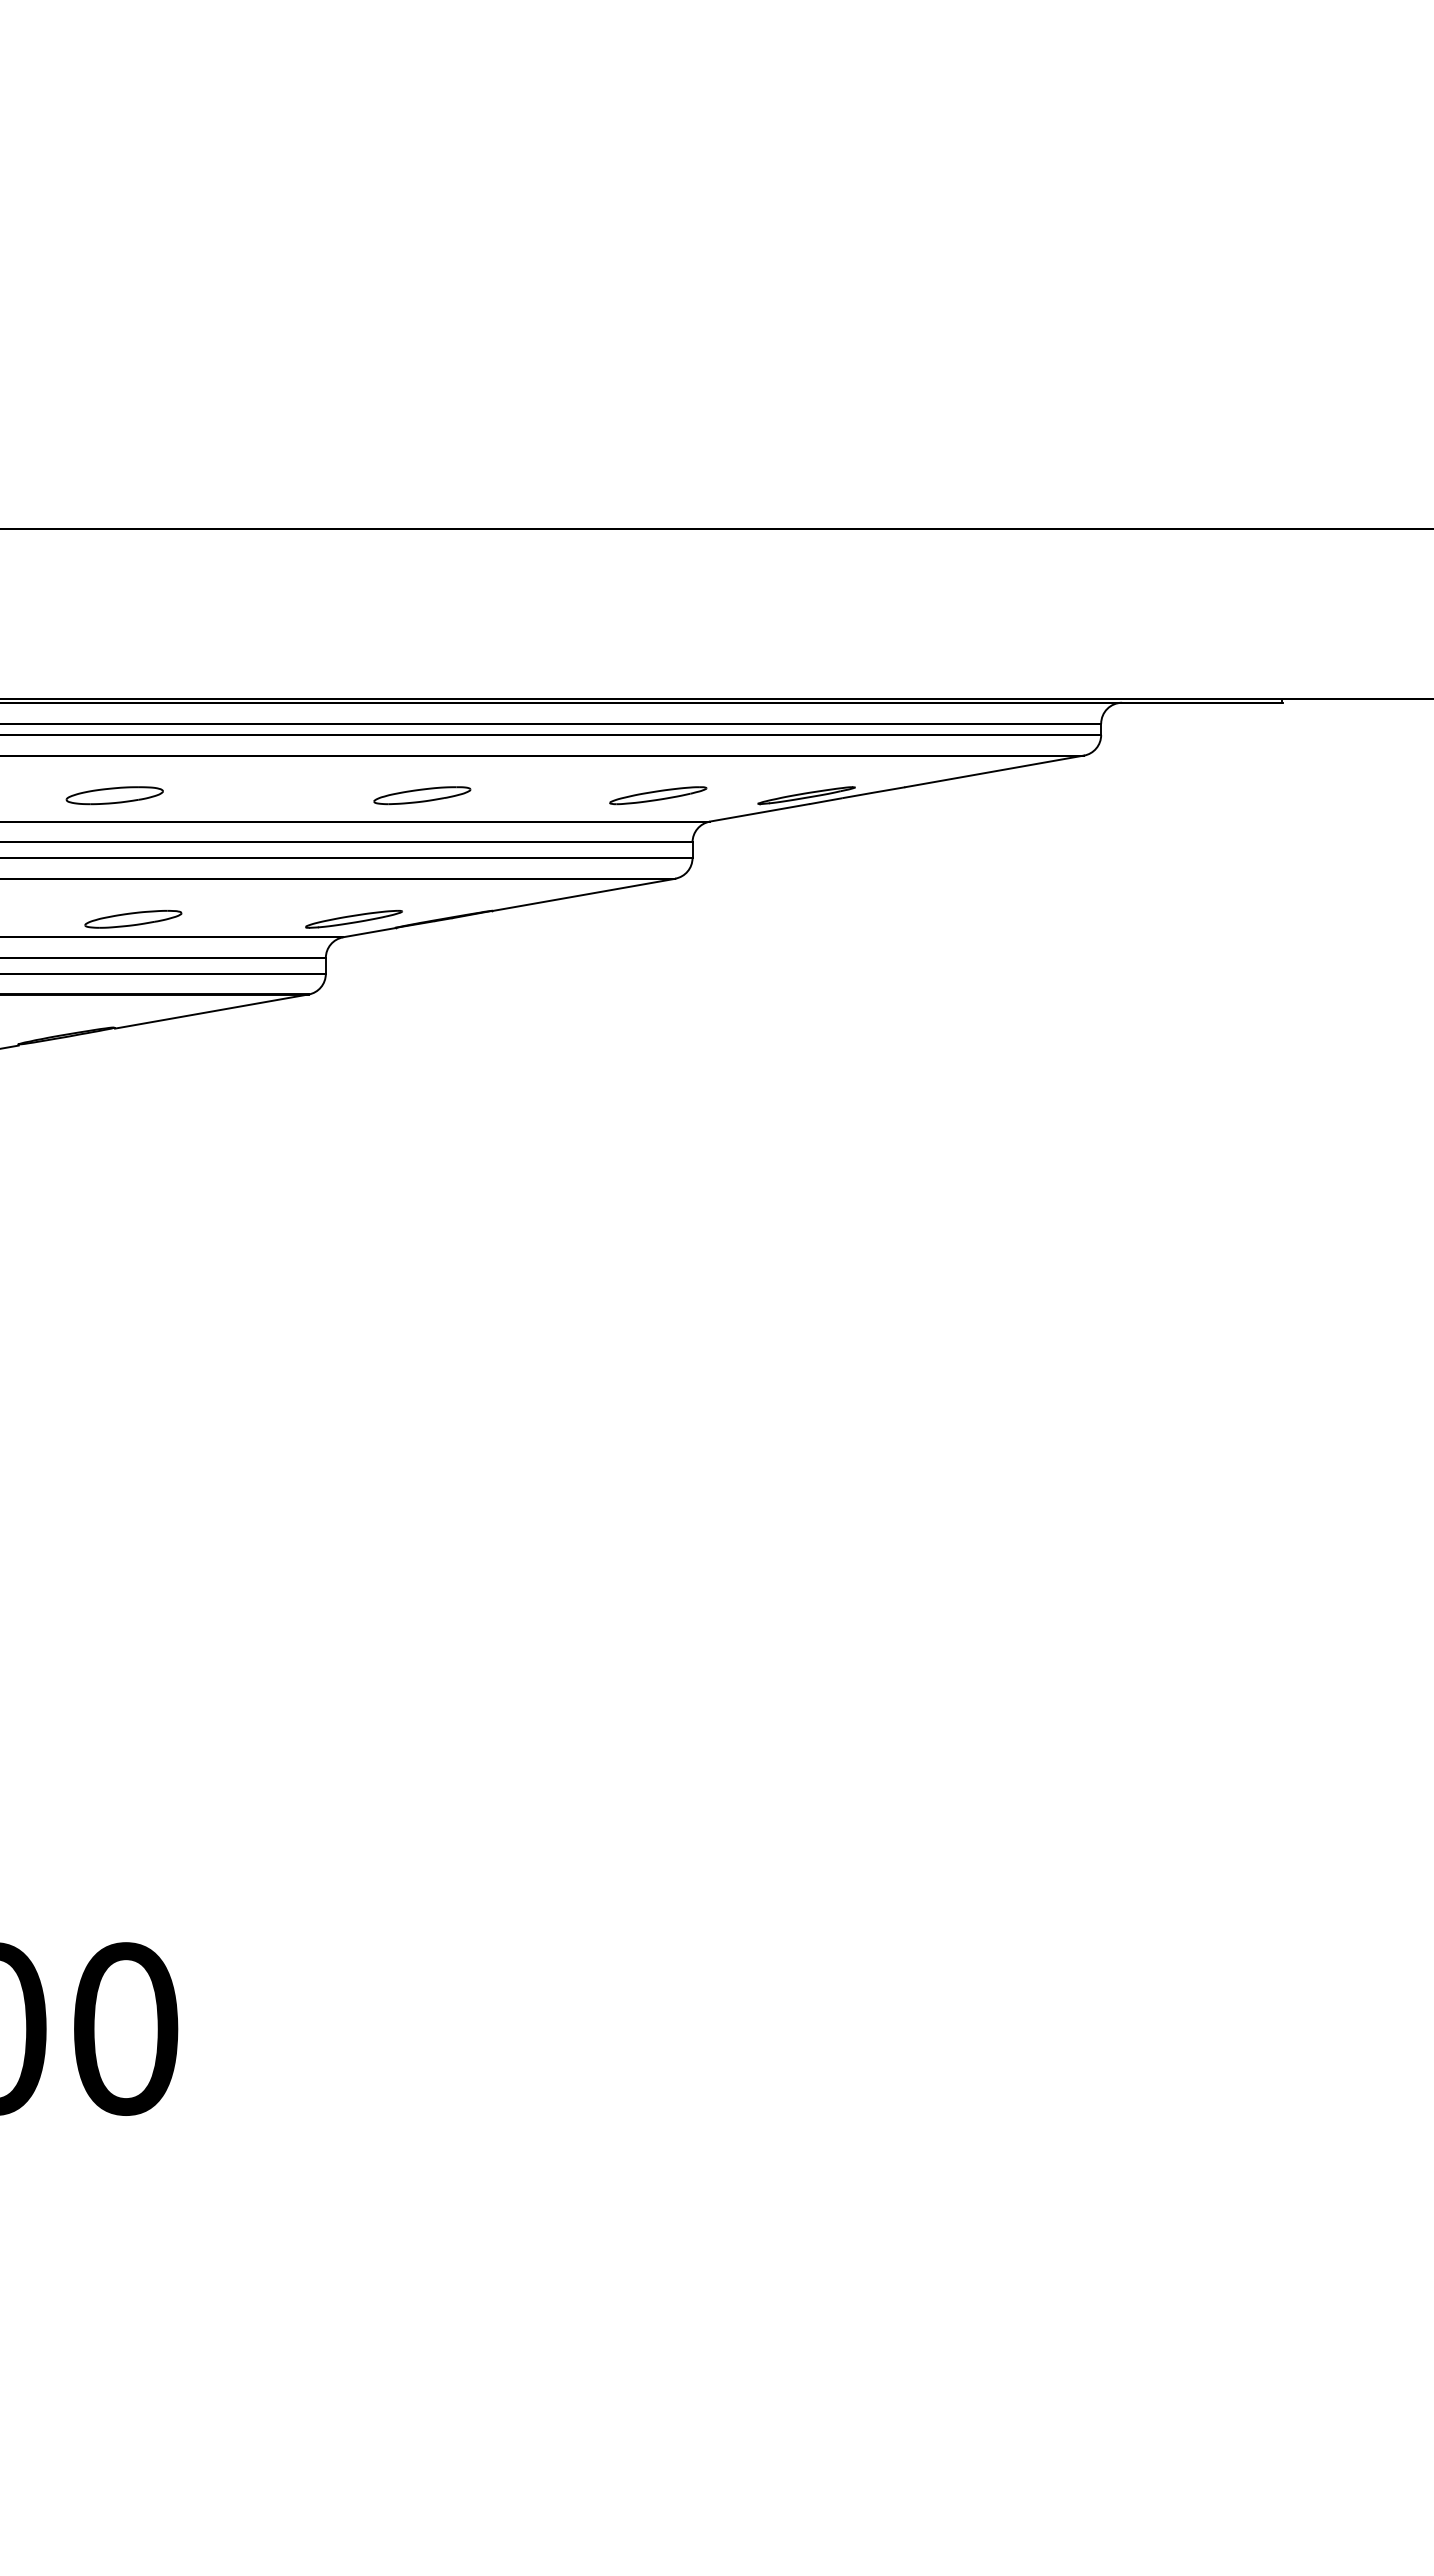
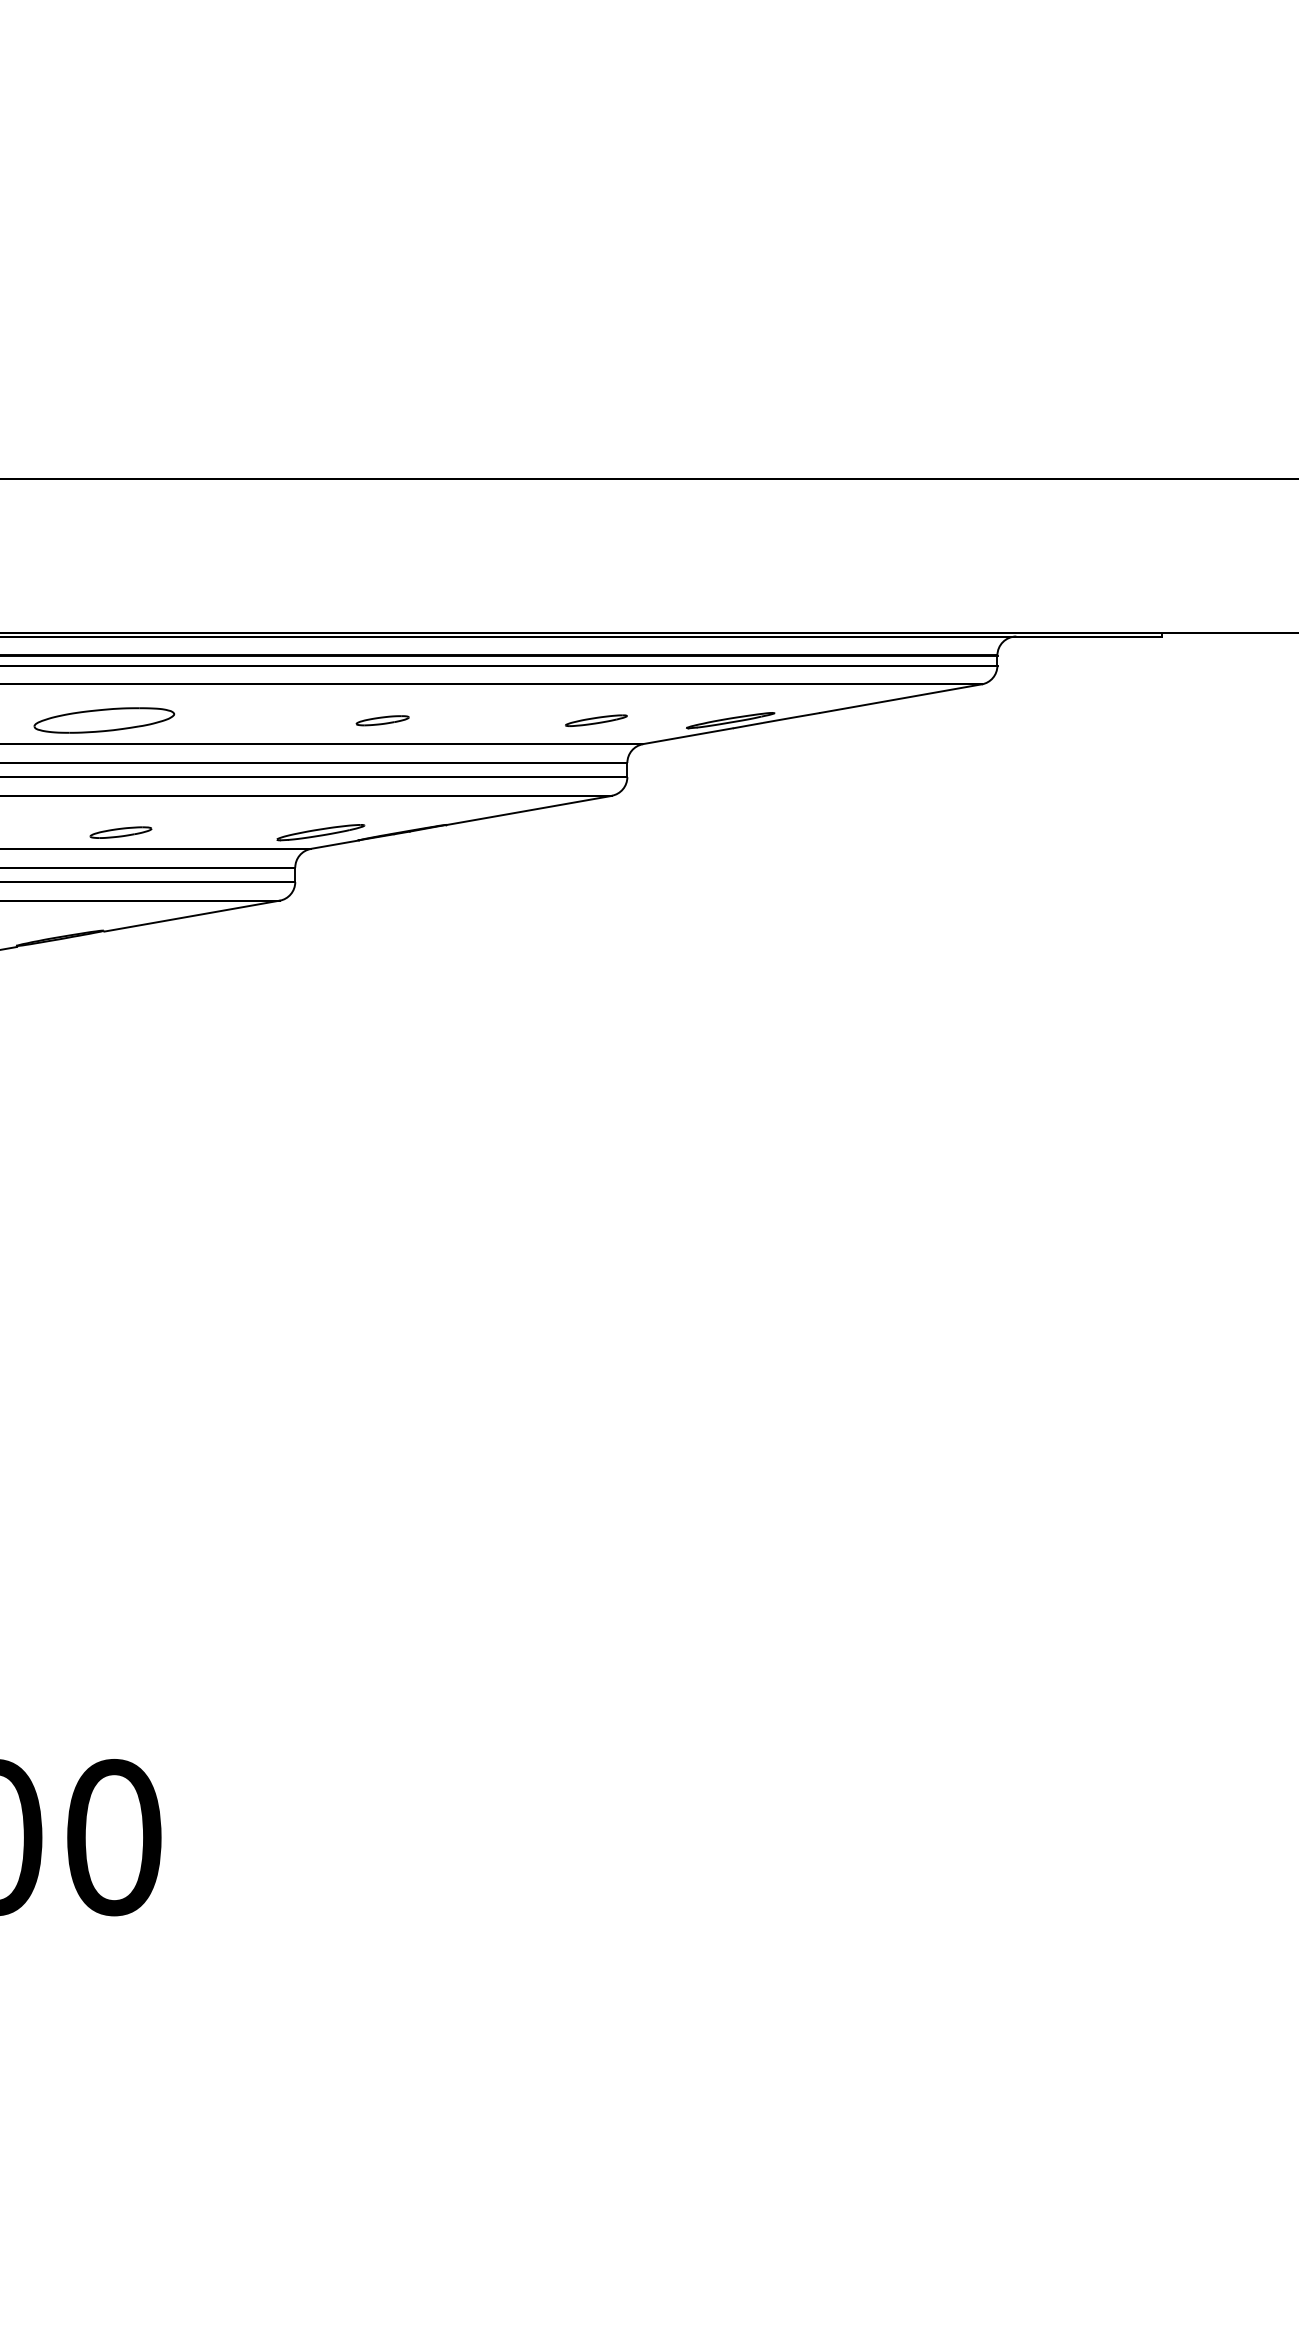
part: (114, 795) -> (103, 720), size x1.6
part: (422, 795) -> (382, 720), size x0.6
part: (658, 795) -> (596, 720), size x0.7
part: (133, 919) -> (121, 832), size x0.7

